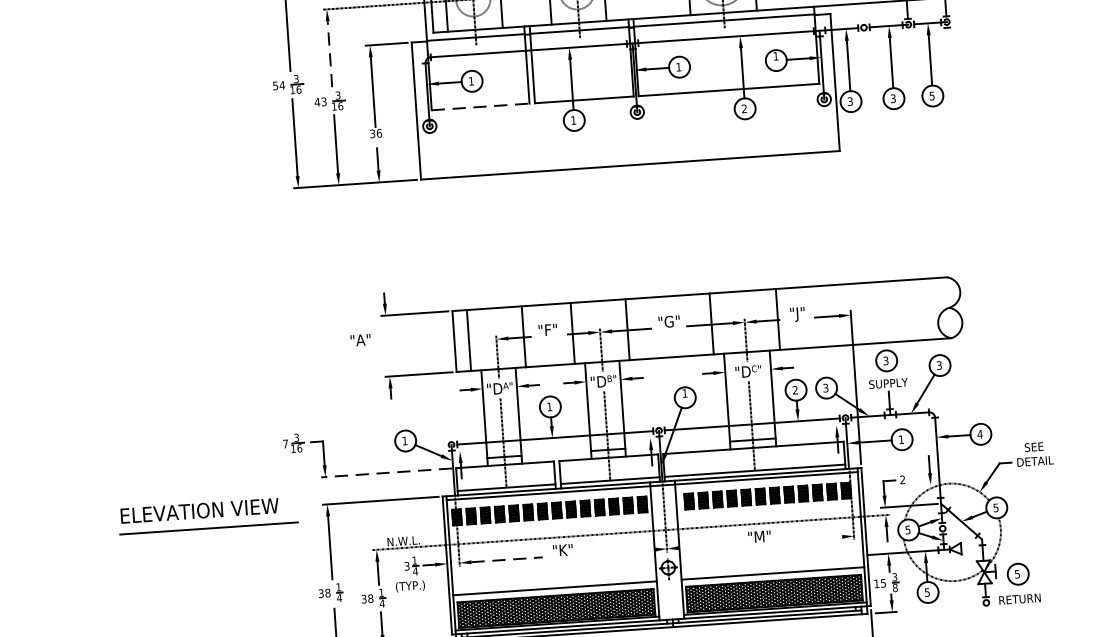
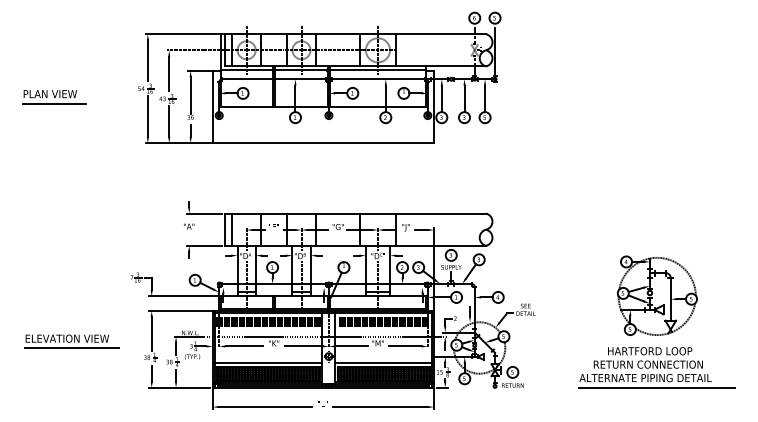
line: (330, 53) -> (169, 73), dashed -> solid
line: (480, 107) -> (246, 107), dashed -> solid
part: (115, 113) -> (54, 97), added
text: (361, 339) -> (189, 226), moved
line: (387, 473) -> (184, 296), dashed -> solid
part: (207, 515) -> (71, 341), moved
line: (811, 539) -> (405, 346), added
line: (709, 546) -> (351, 346), added
line: (618, 552) -> (303, 346), added
line: (507, 559) -> (244, 346), dashed -> solid

